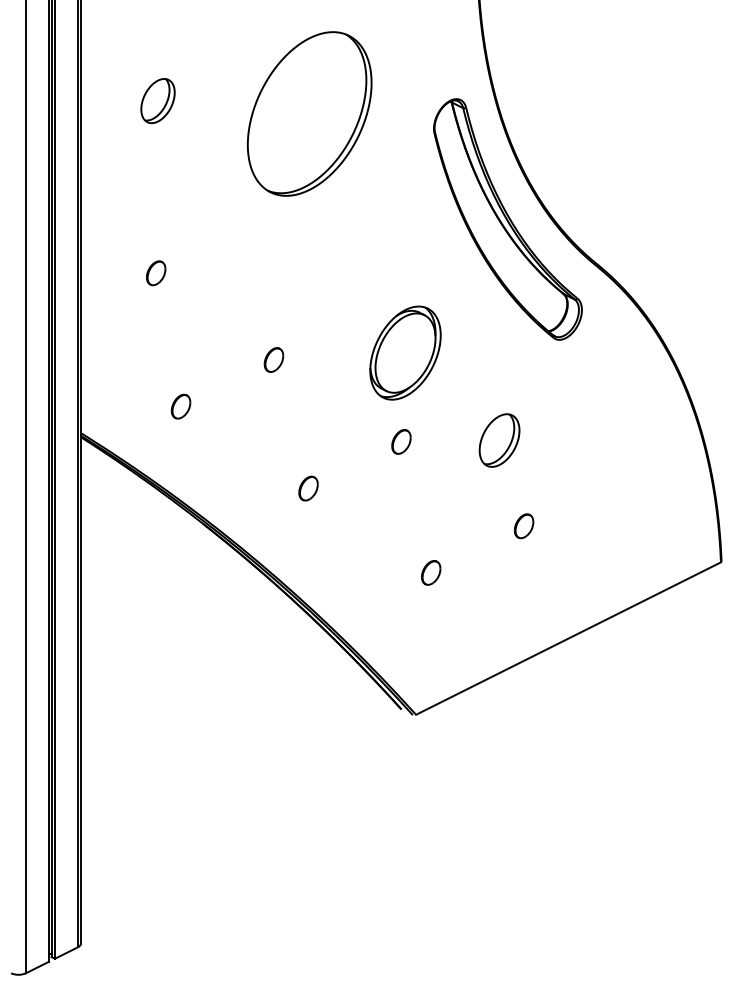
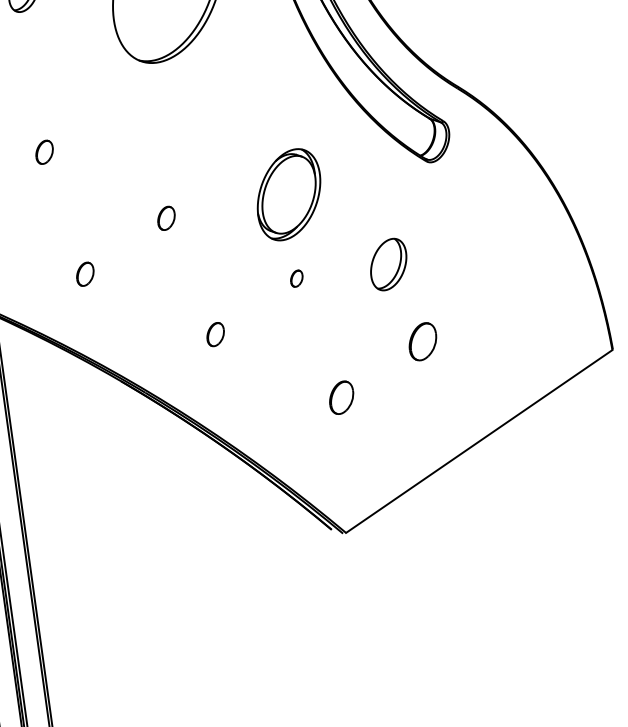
part: (401, 441) -> (296, 278), size x0.7
part: (523, 526) -> (422, 342), size x1.6
part: (431, 572) -> (342, 397), size x1.4

